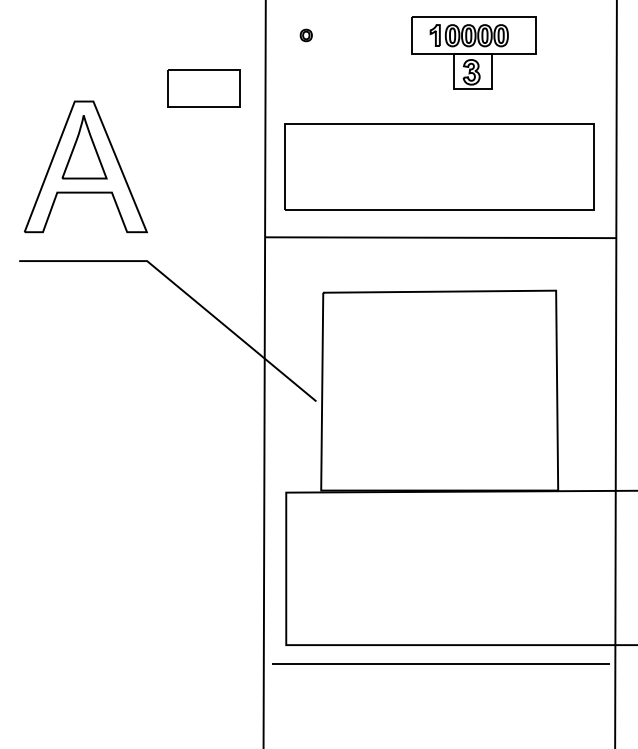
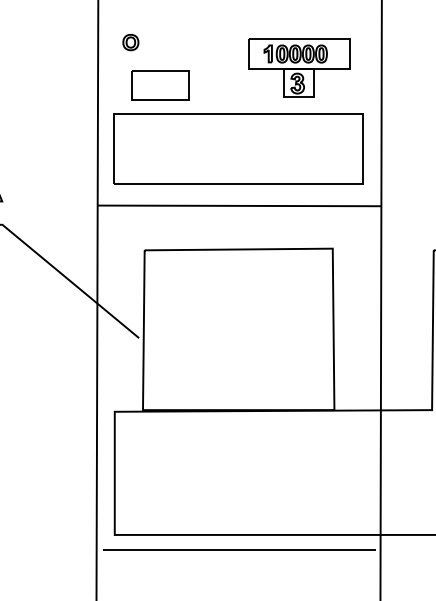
part: (306, 35) -> (131, 42), size x1.67
part: (473, 52) -> (299, 67), moved
part: (203, 88) -> (160, 85), moved

